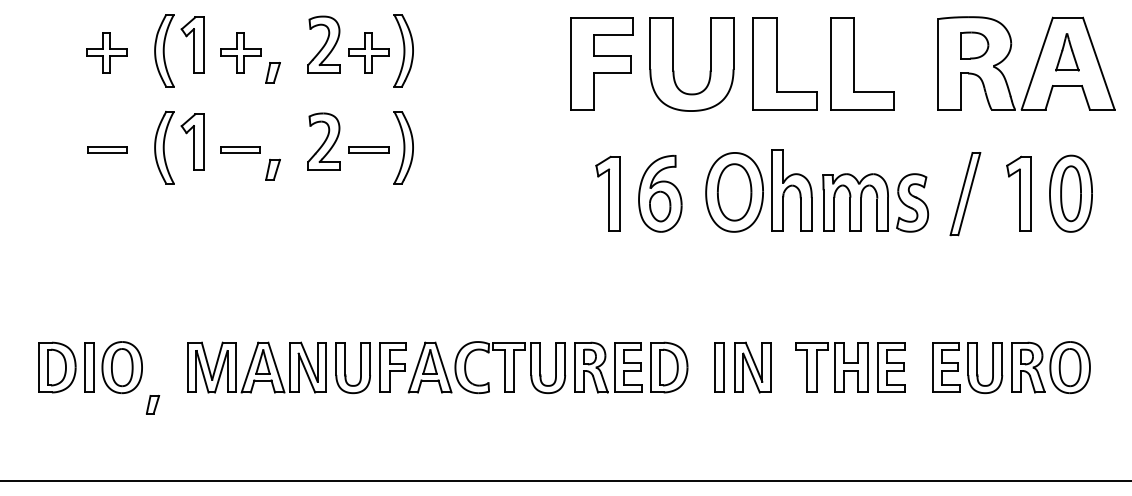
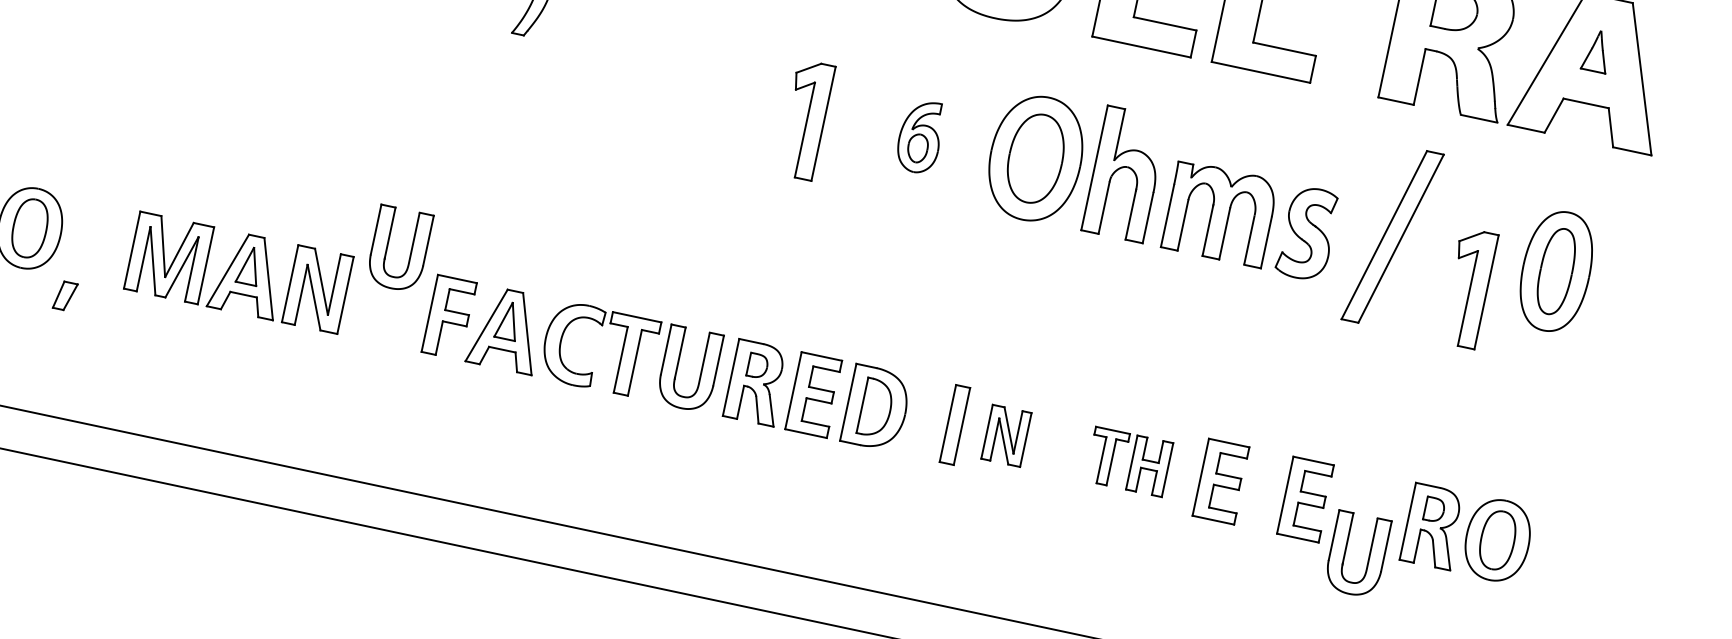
part: (1067, 52) -> (1597, 51), size x0.7
part: (607, 193) -> (804, 119), moved
part: (660, 193) -> (920, 135), size x0.6
part: (1018, 193) -> (1467, 287), moved
part: (965, 194) -> (1392, 237), size x1.4
part: (752, 367) -> (1005, 435), size x0.7
part: (831, 367) -> (1128, 461), size x0.7
part: (345, 368) -> (387, 247), moved
part: (992, 368) -> (1368, 558), moved

